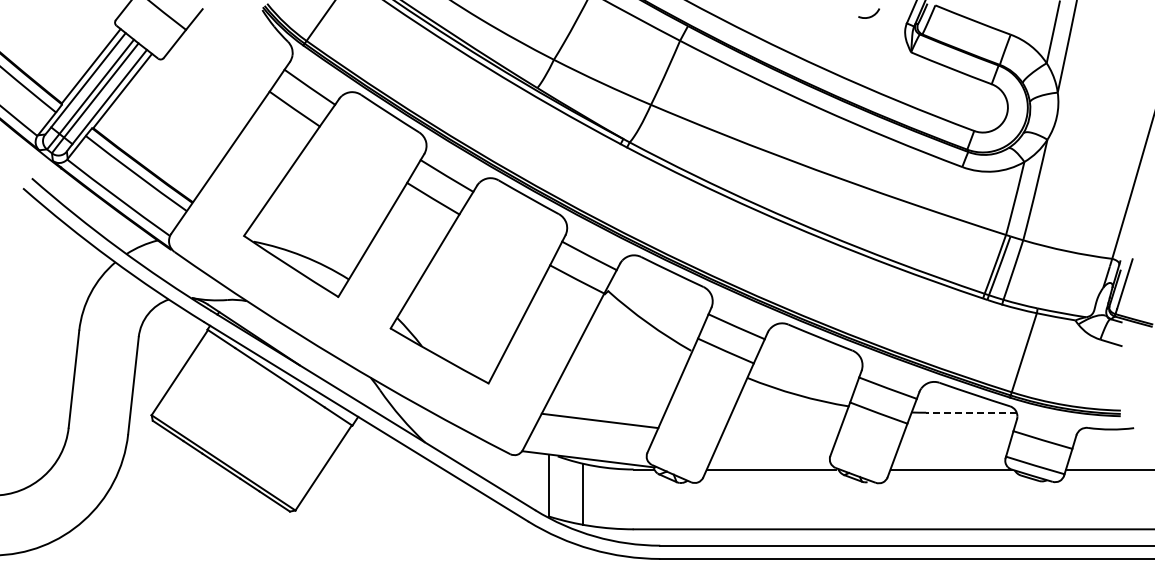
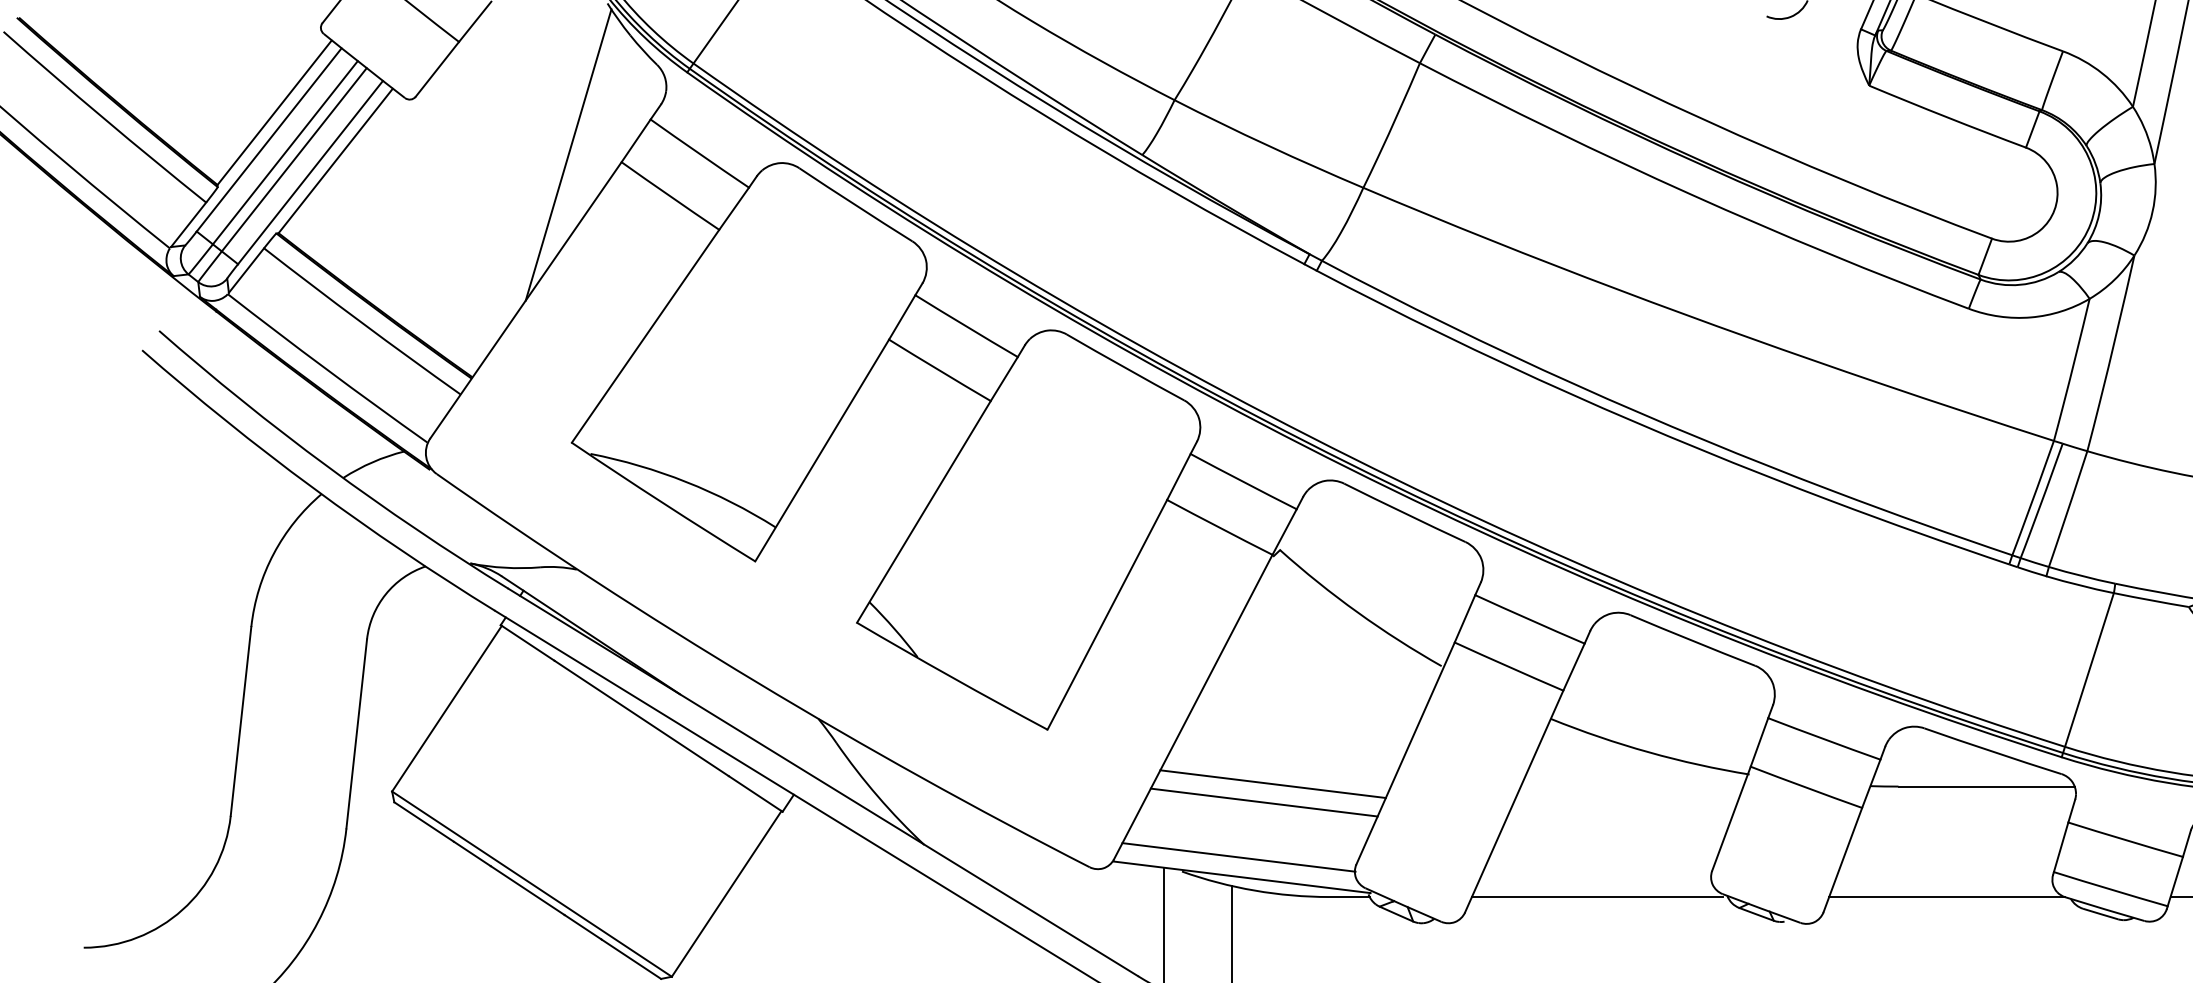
line: (242, 87) -> (568, 154), added
line: (604, 411) -> (1272, 784), added
line: (971, 412) -> (1986, 786), dashed -> solid
line: (586, 448) -> (1237, 856), added

